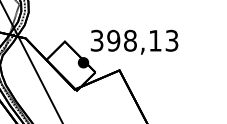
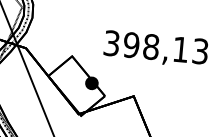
text: (134, 41) -> (156, 48), moved

